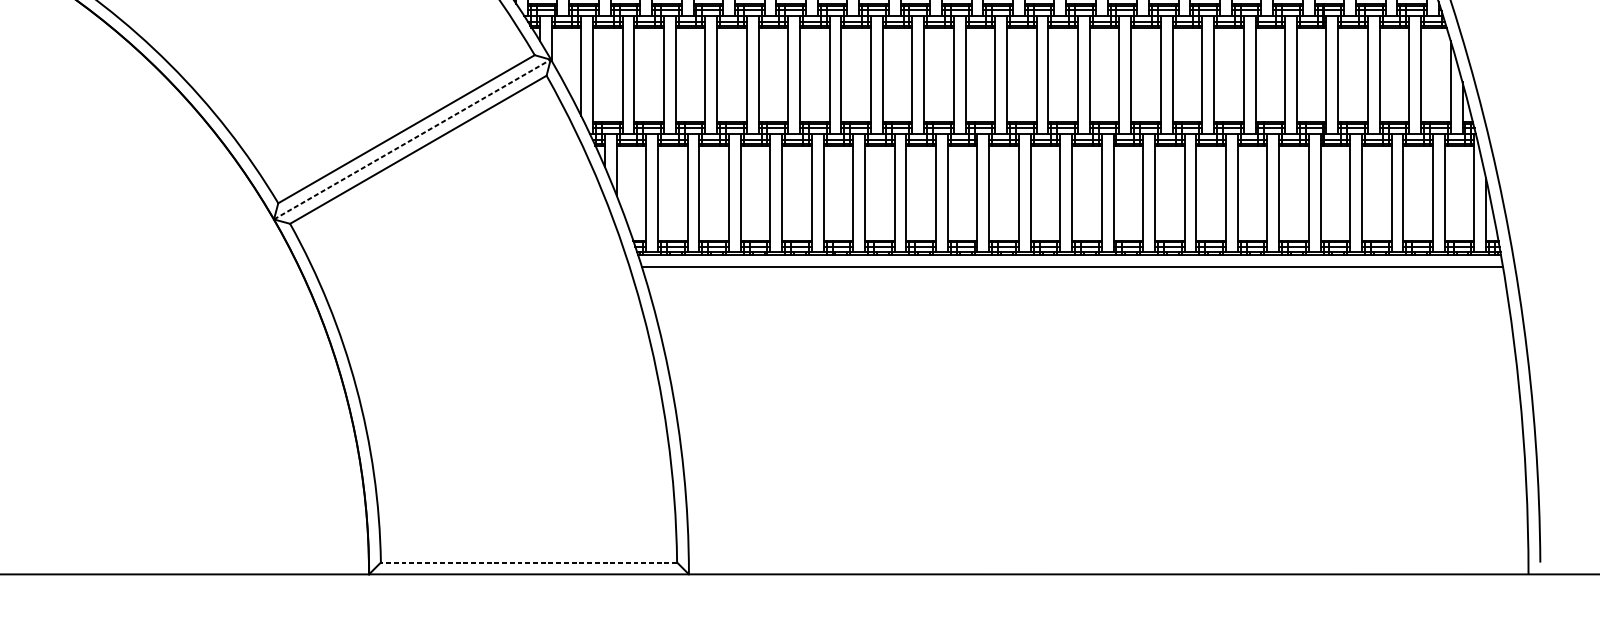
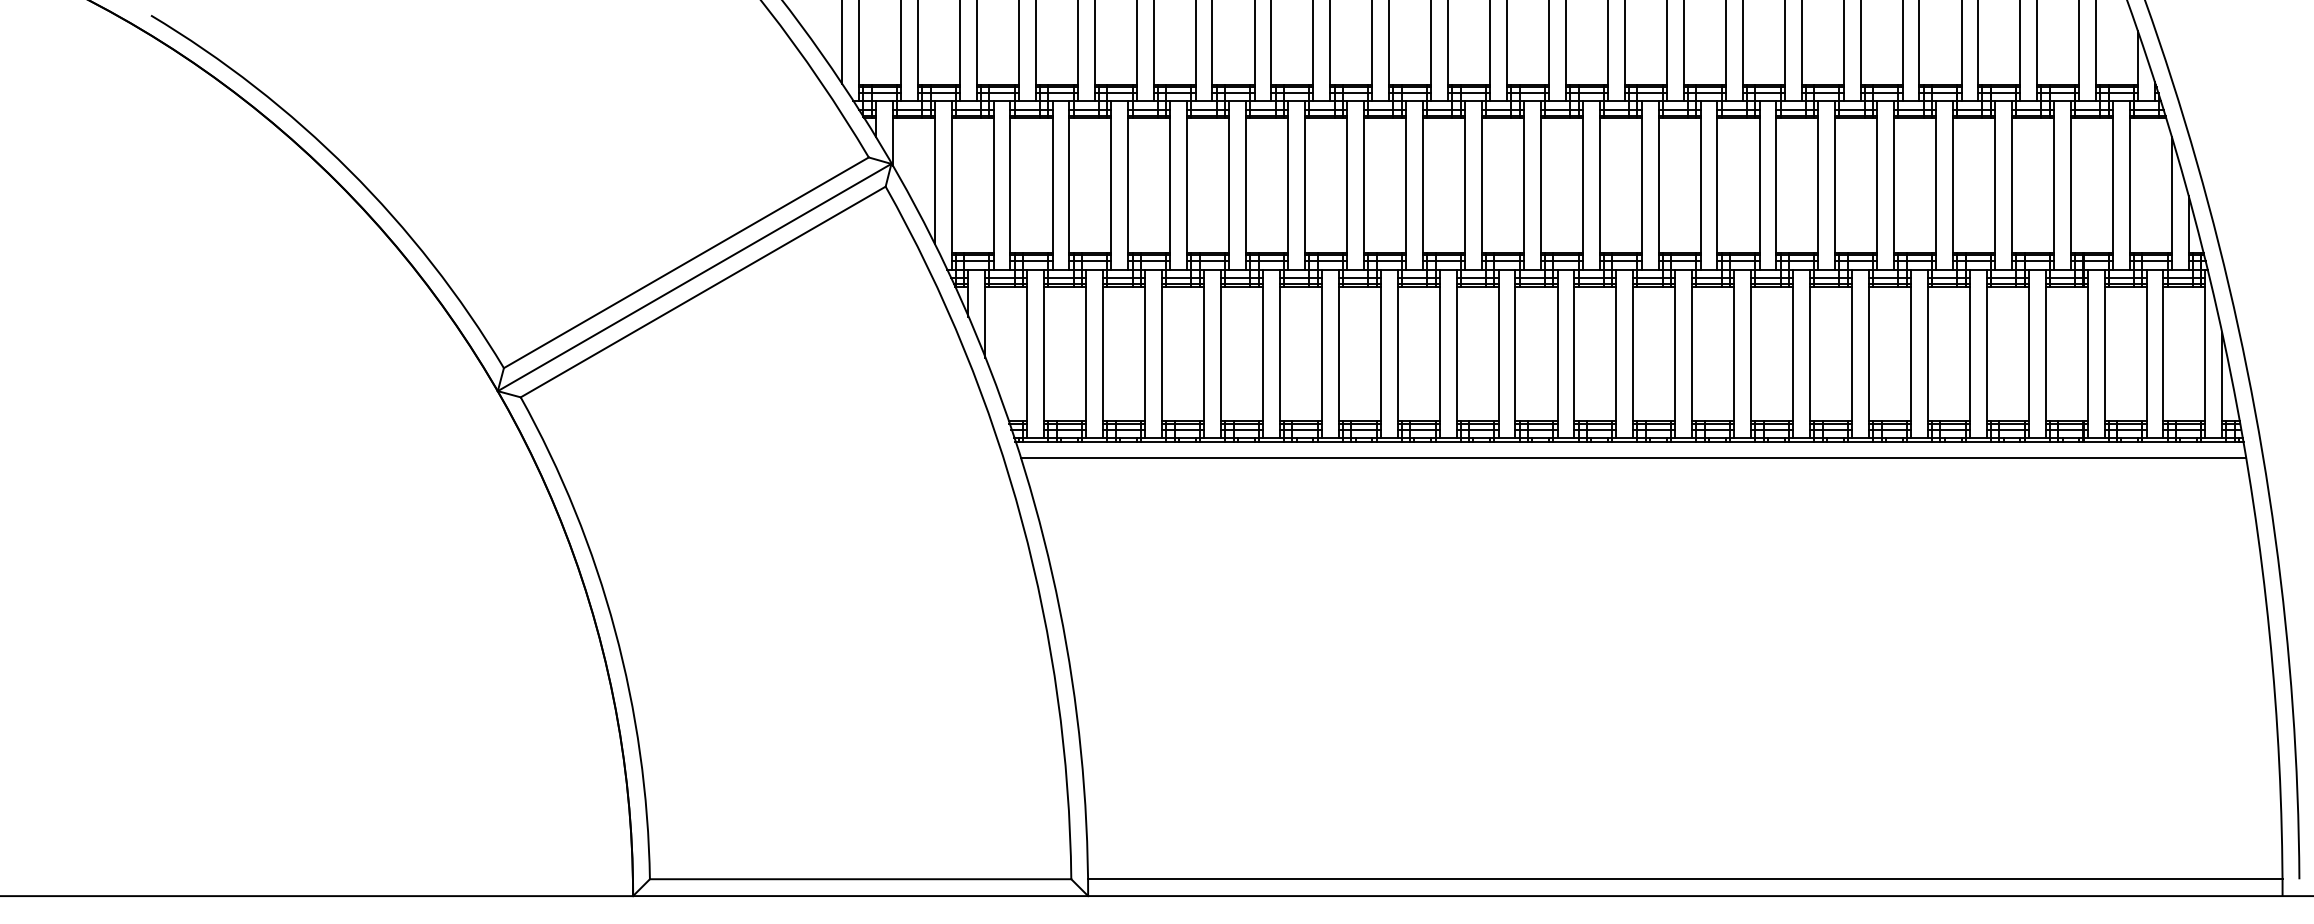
line: (412, 139) -> (695, 277), dashed -> solid
line: (528, 562) -> (860, 879), dashed -> solid
line: (1108, 562) -> (1684, 879), added

